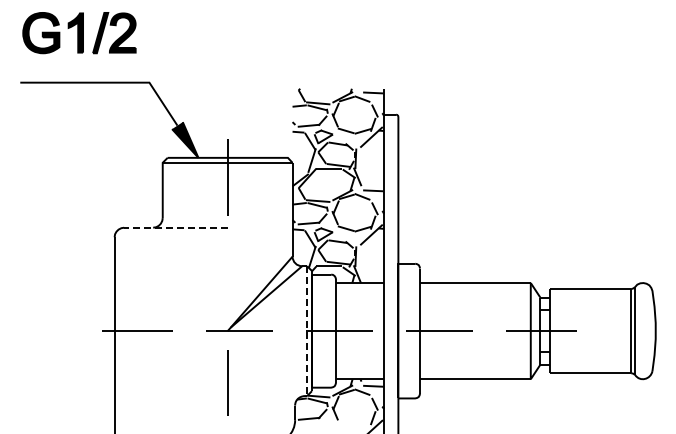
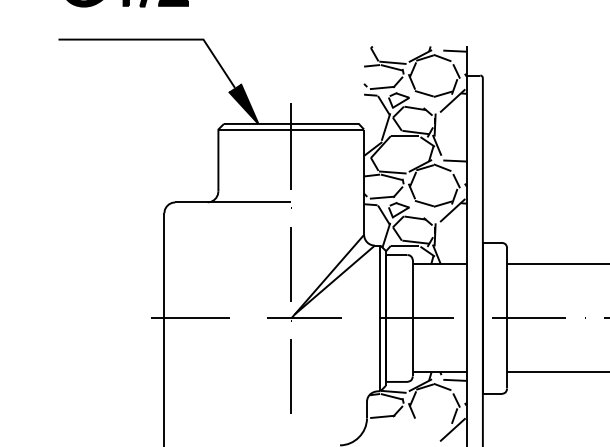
line: (175, 227) -> (232, 202), dashed -> solid
line: (227, 282) -> (291, 263), added
line: (307, 331) -> (380, 318), dashed -> solid

